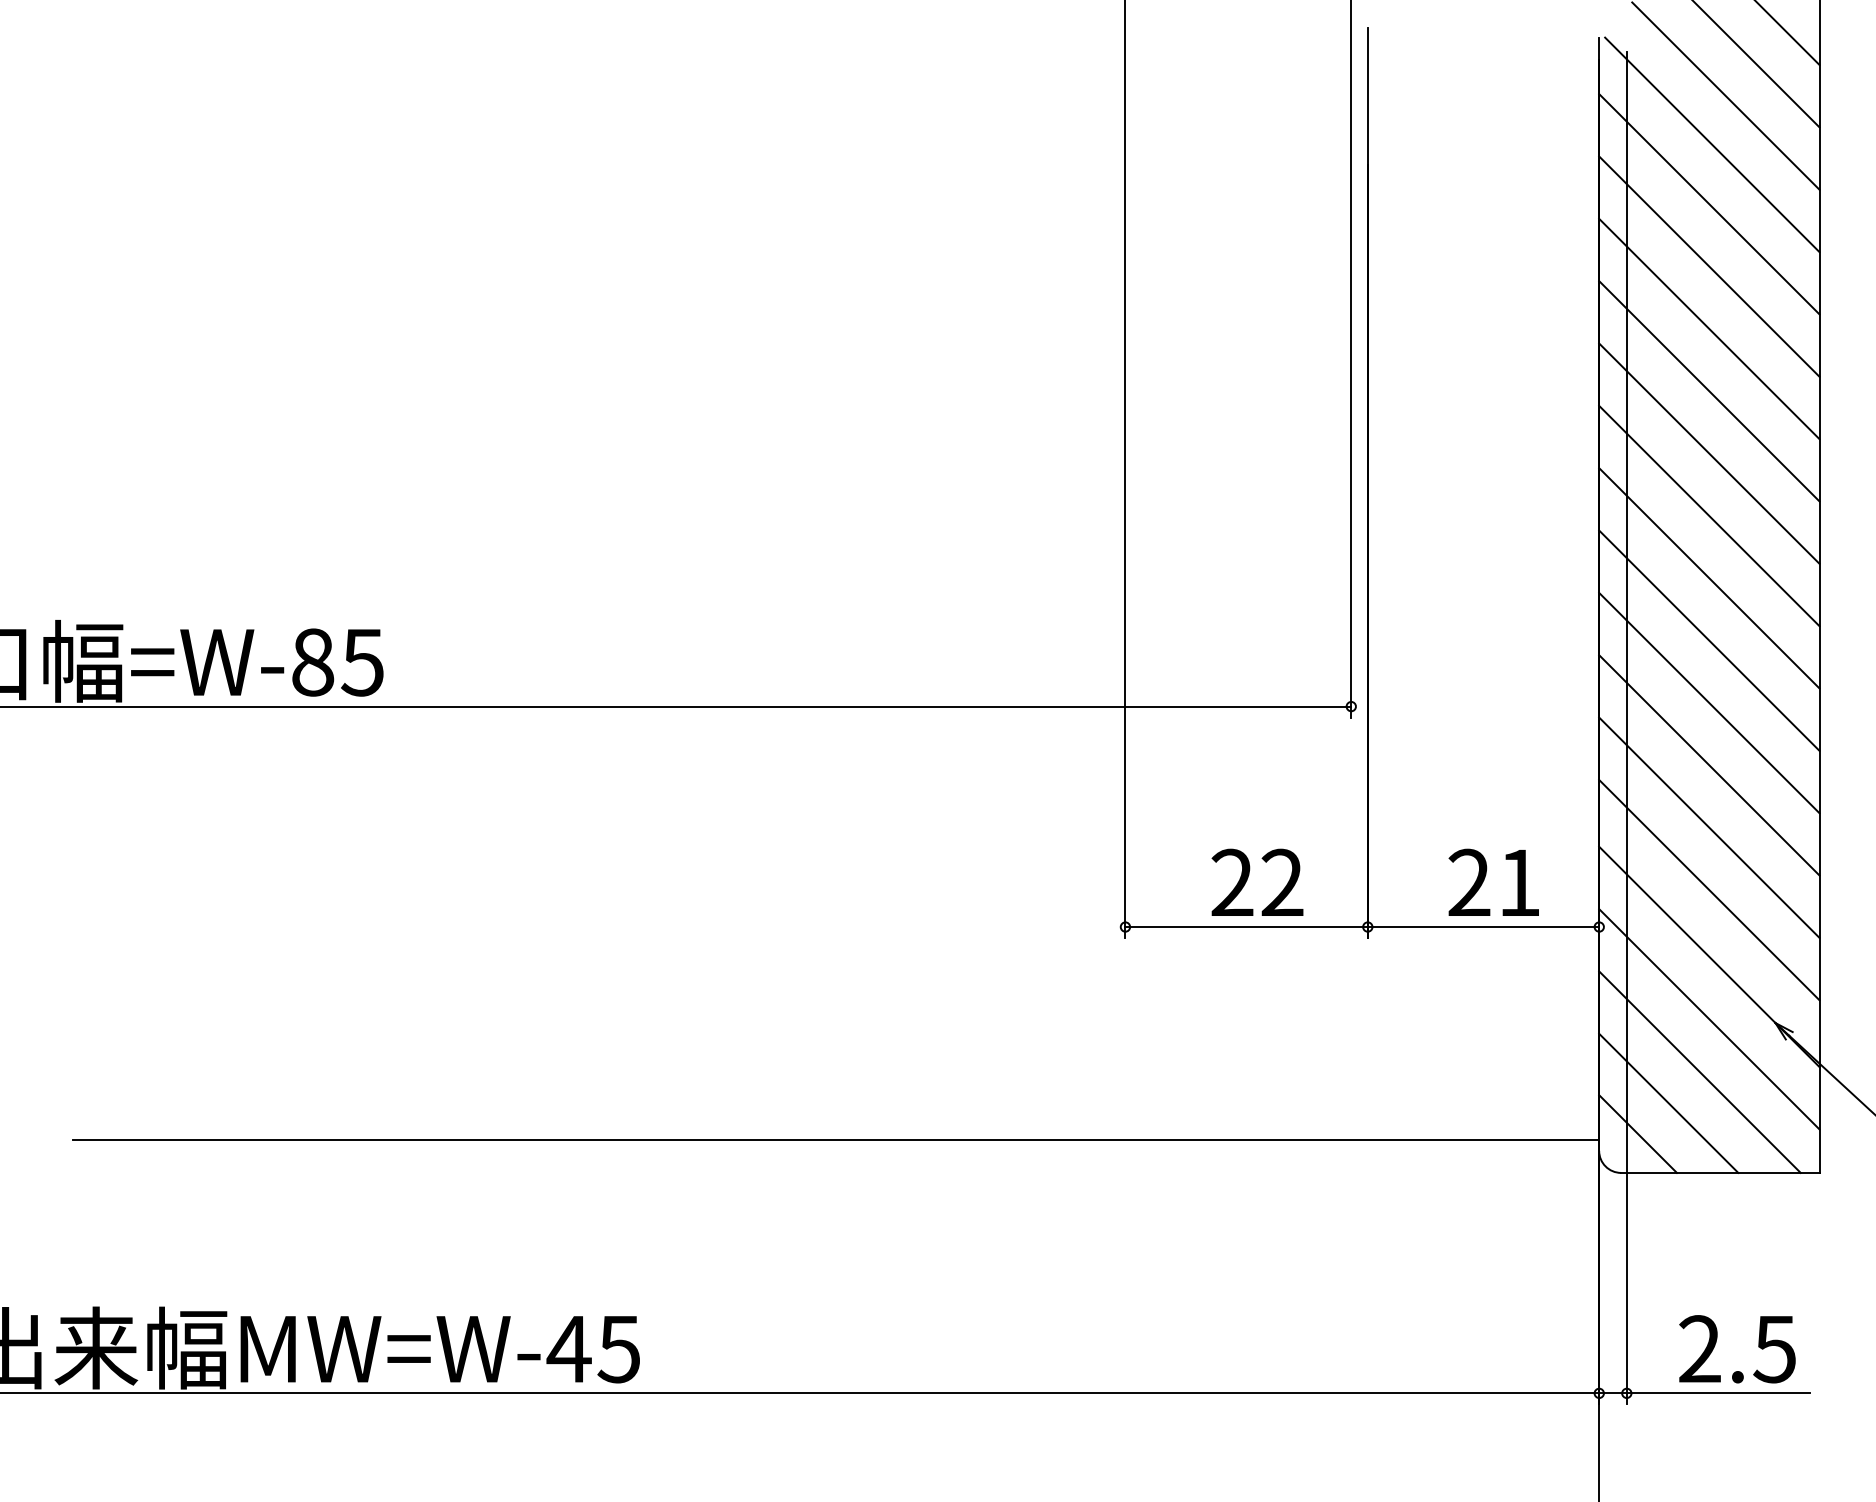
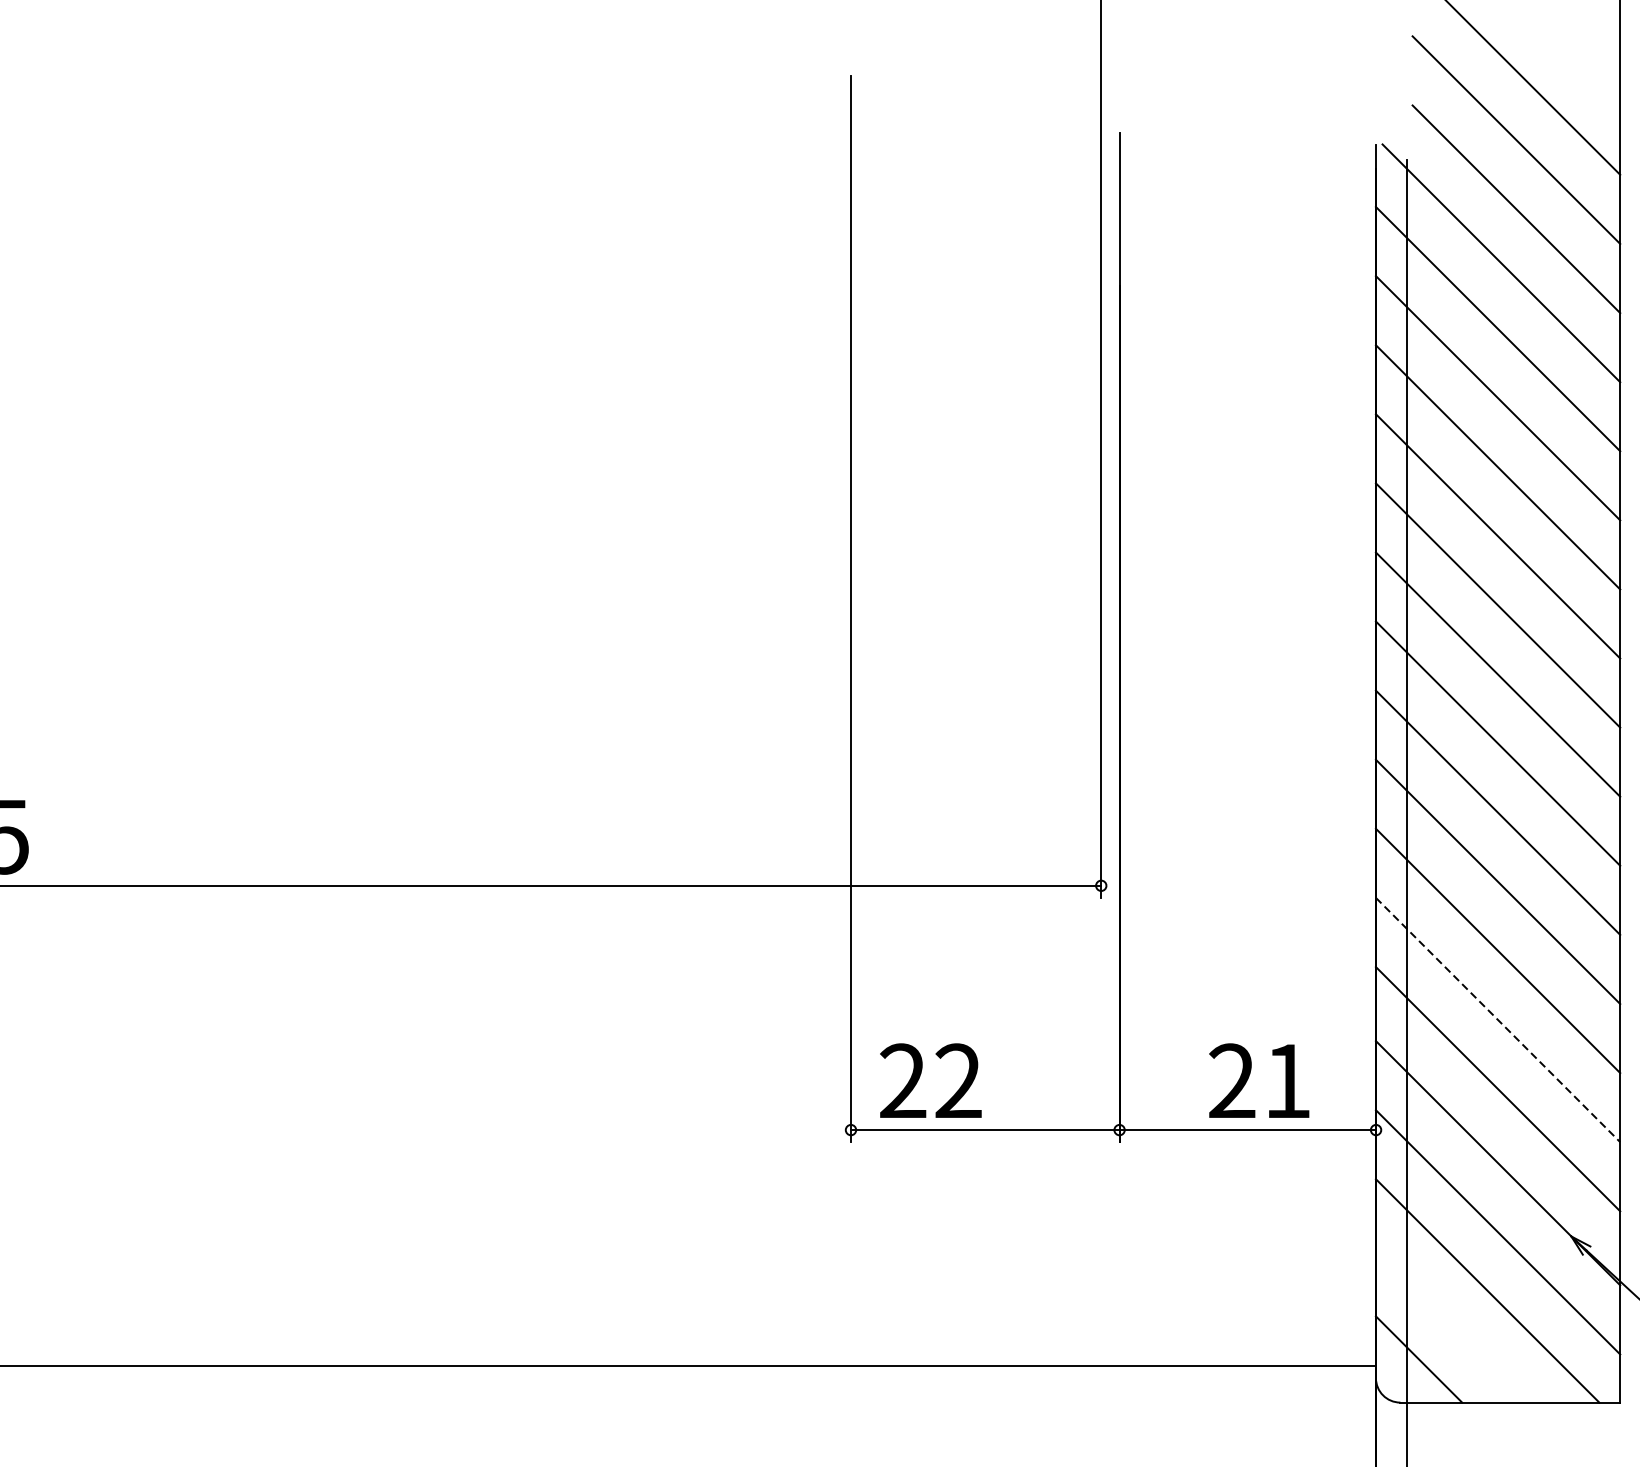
line: (1709, 827) -> (1498, 1019), solid -> dashed
text: (1257, 881) -> (930, 1079), moved
line: (1668, 1102) -> (1452, 1324), removed

